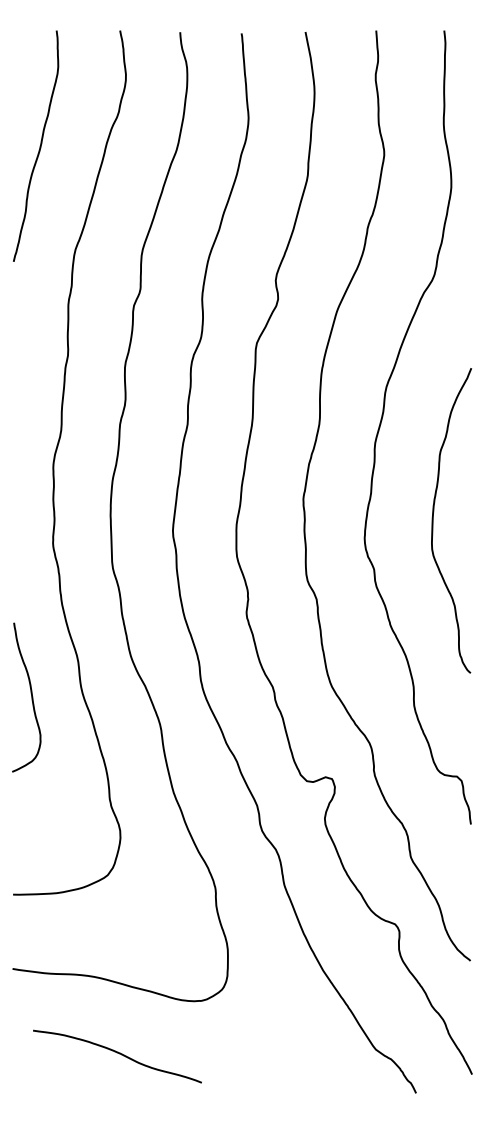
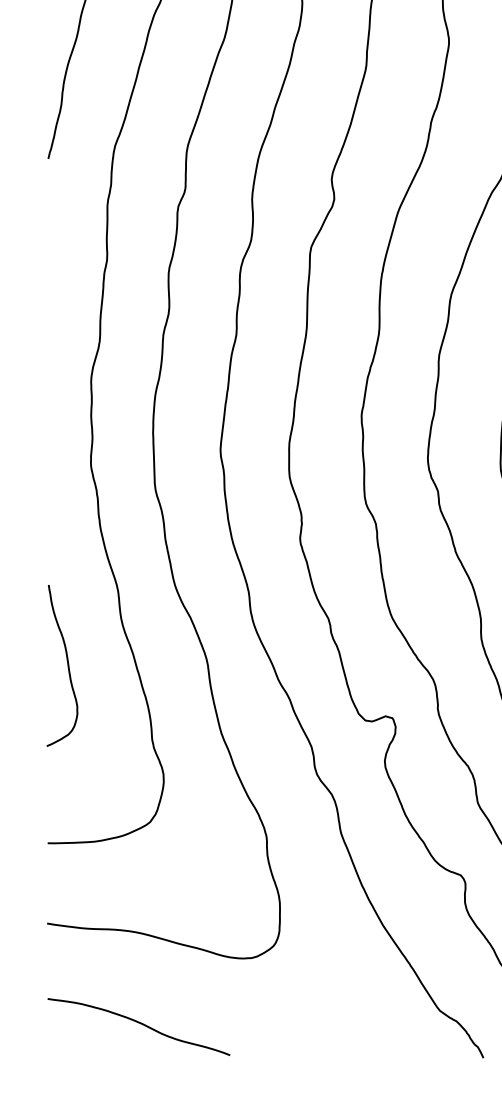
curve: (31, 697) -> (67, 665), moved
curve: (119, 1054) -> (141, 1024), moved

